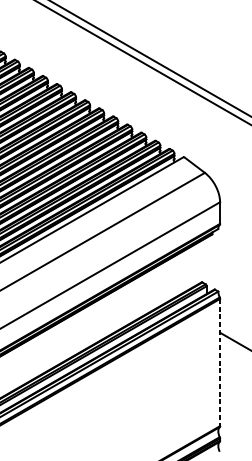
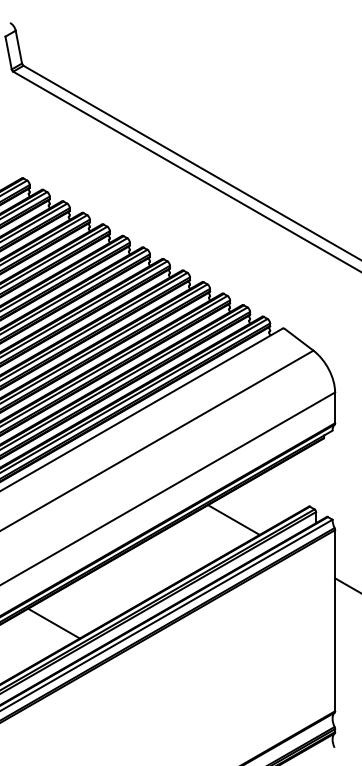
line: (148, 291) -> (233, 519), added
line: (220, 362) -> (335, 620), dashed -> solid
line: (22, 364) -> (53, 623), added

